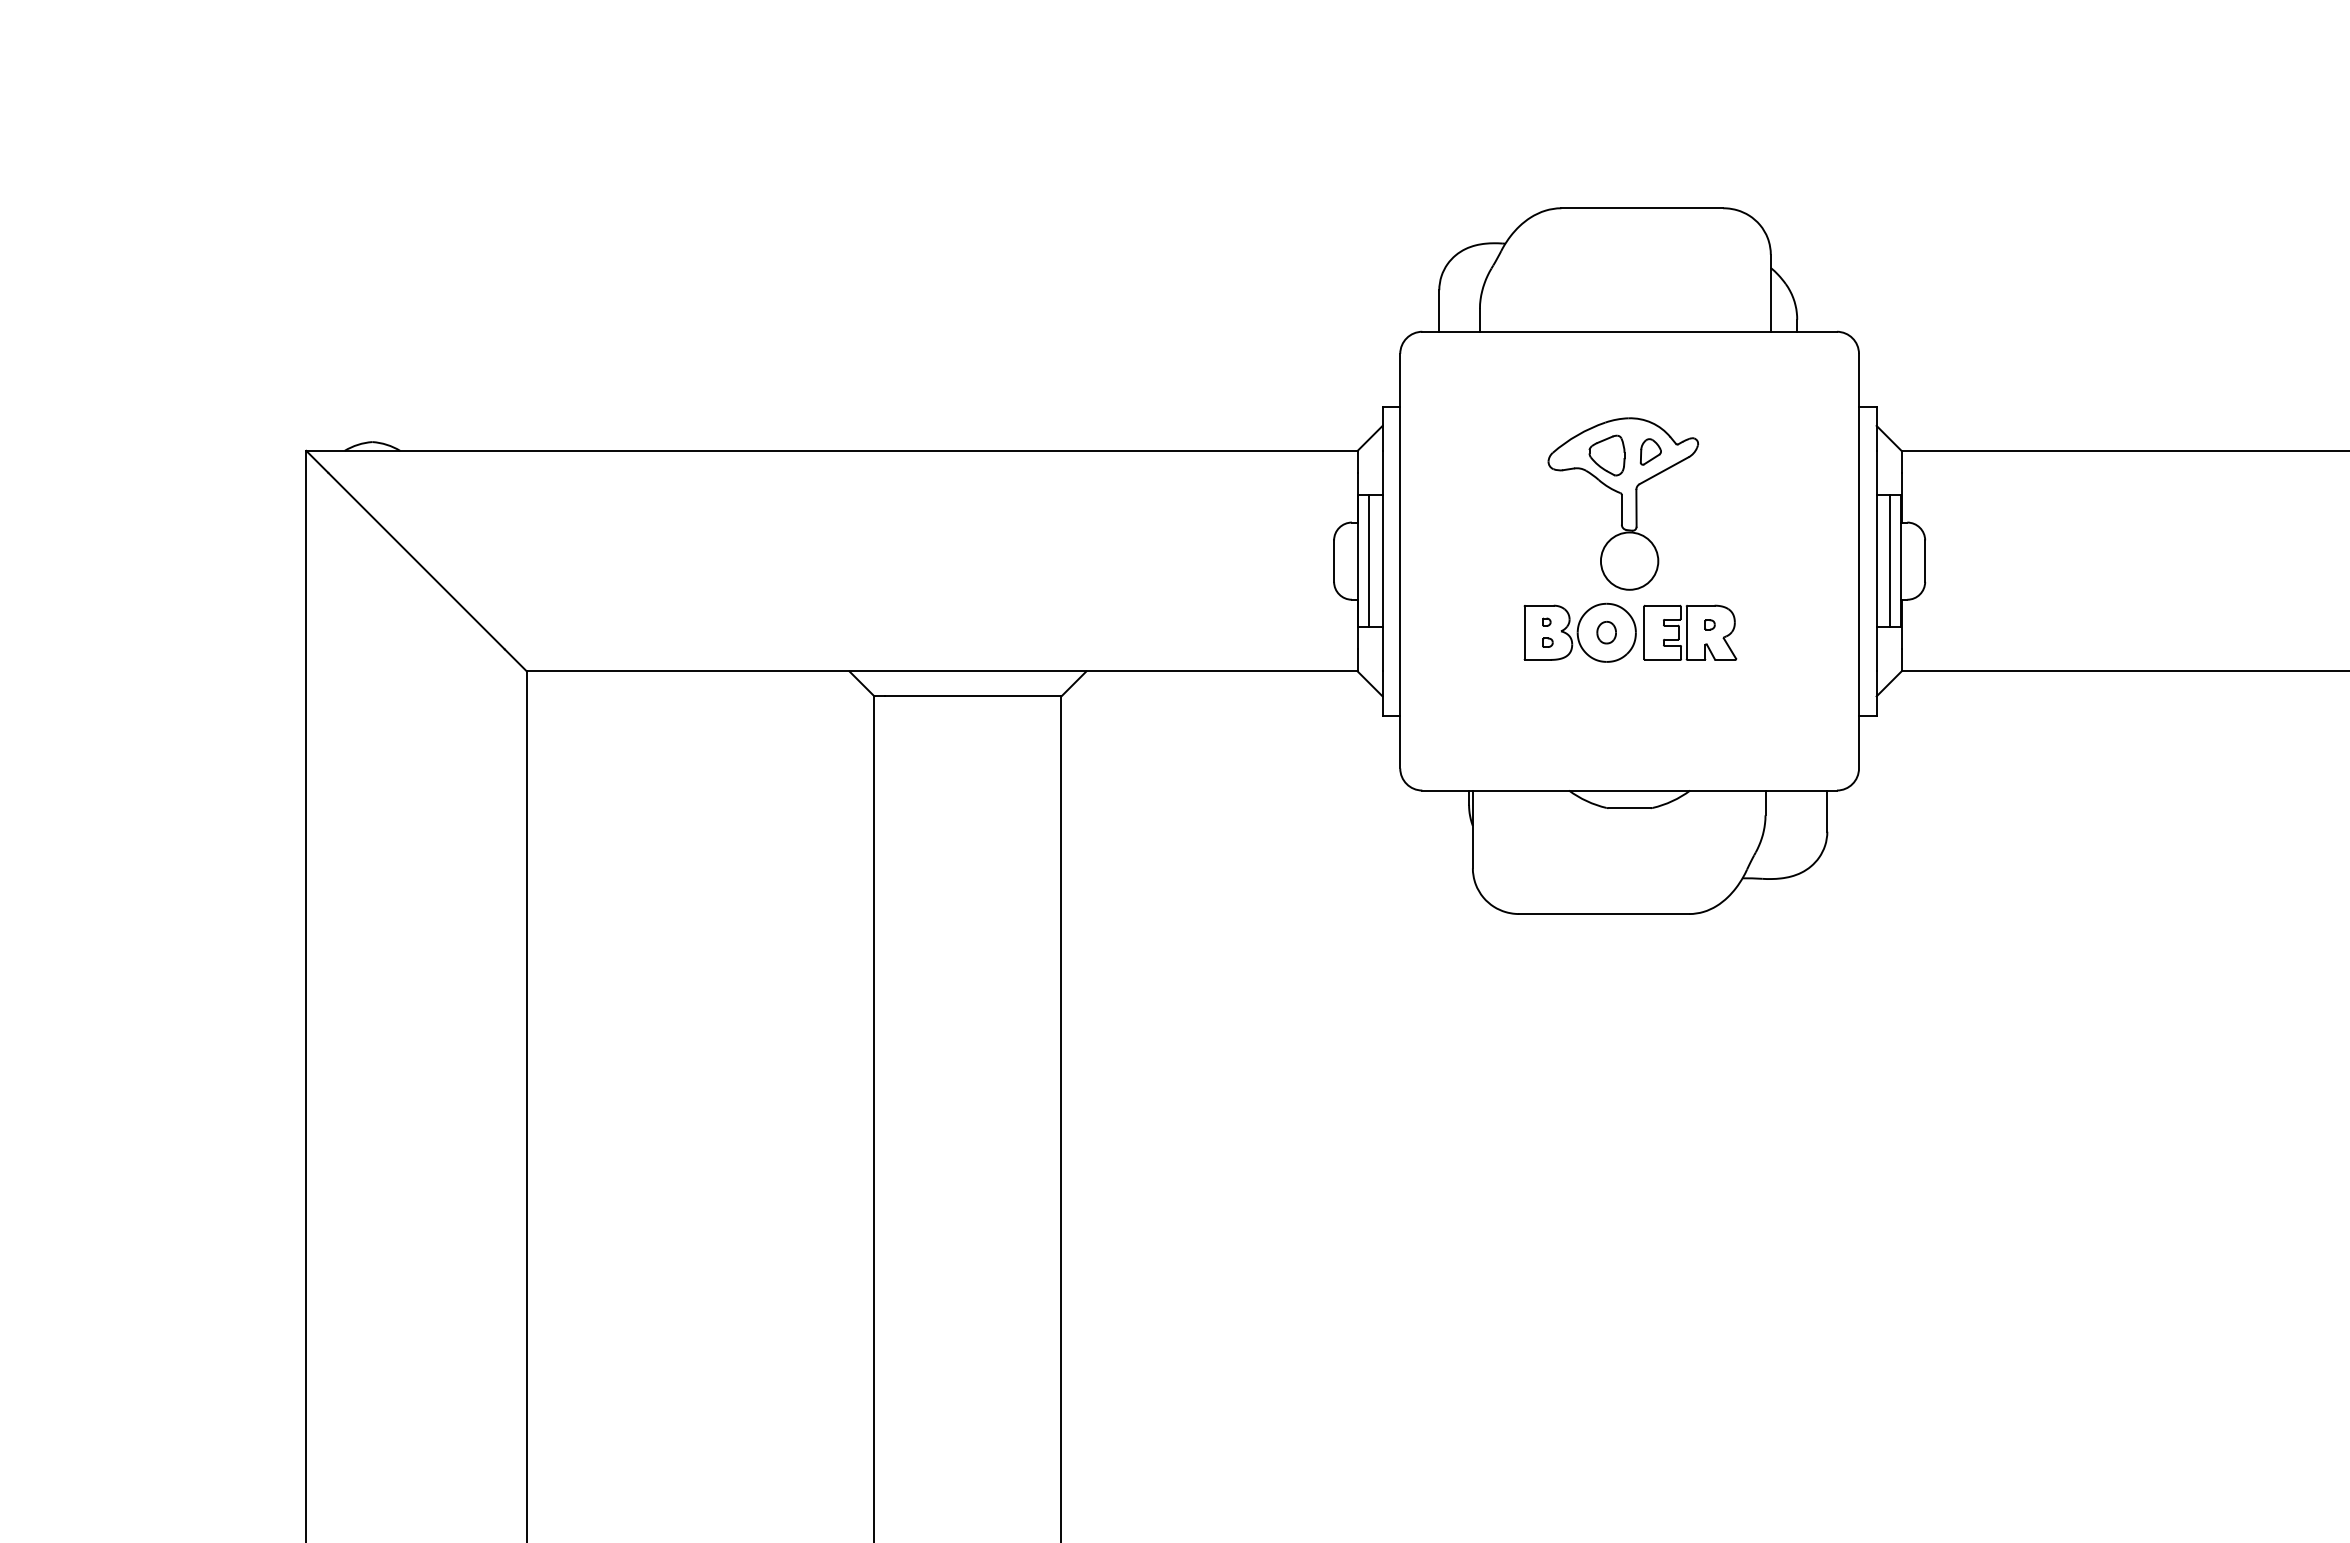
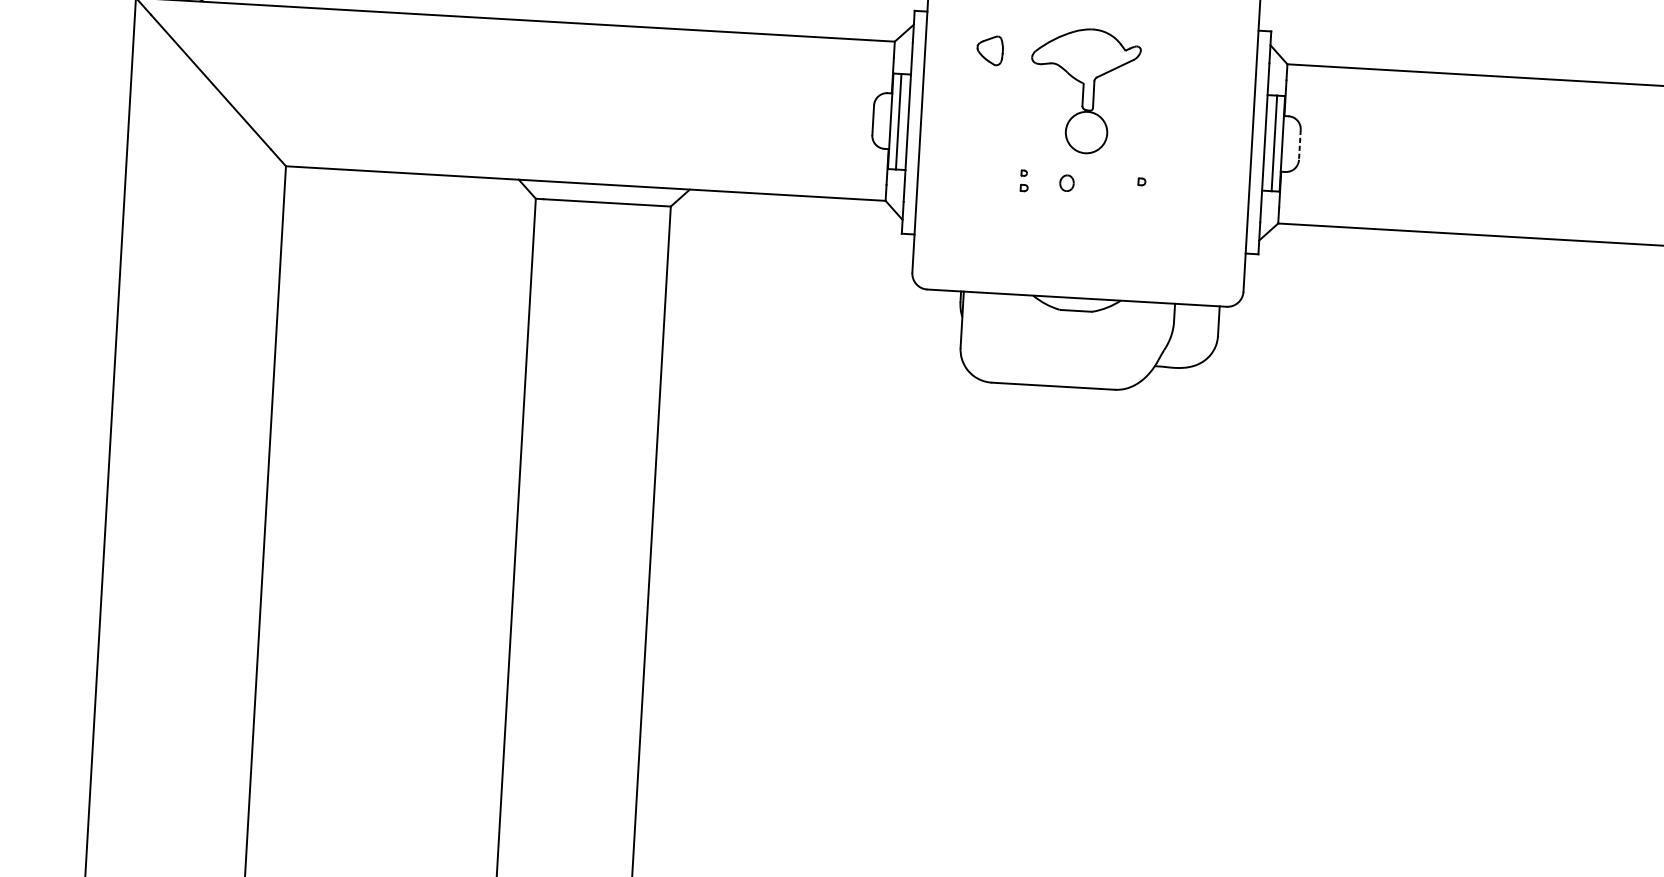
part: (1650, 451) -> (1106, 54), removed
part: (1606, 455) -> (989, 50), moved
line: (1925, 561) -> (1300, 145), solid -> dashed
part: (1630, 632) -> (1084, 184), removed

